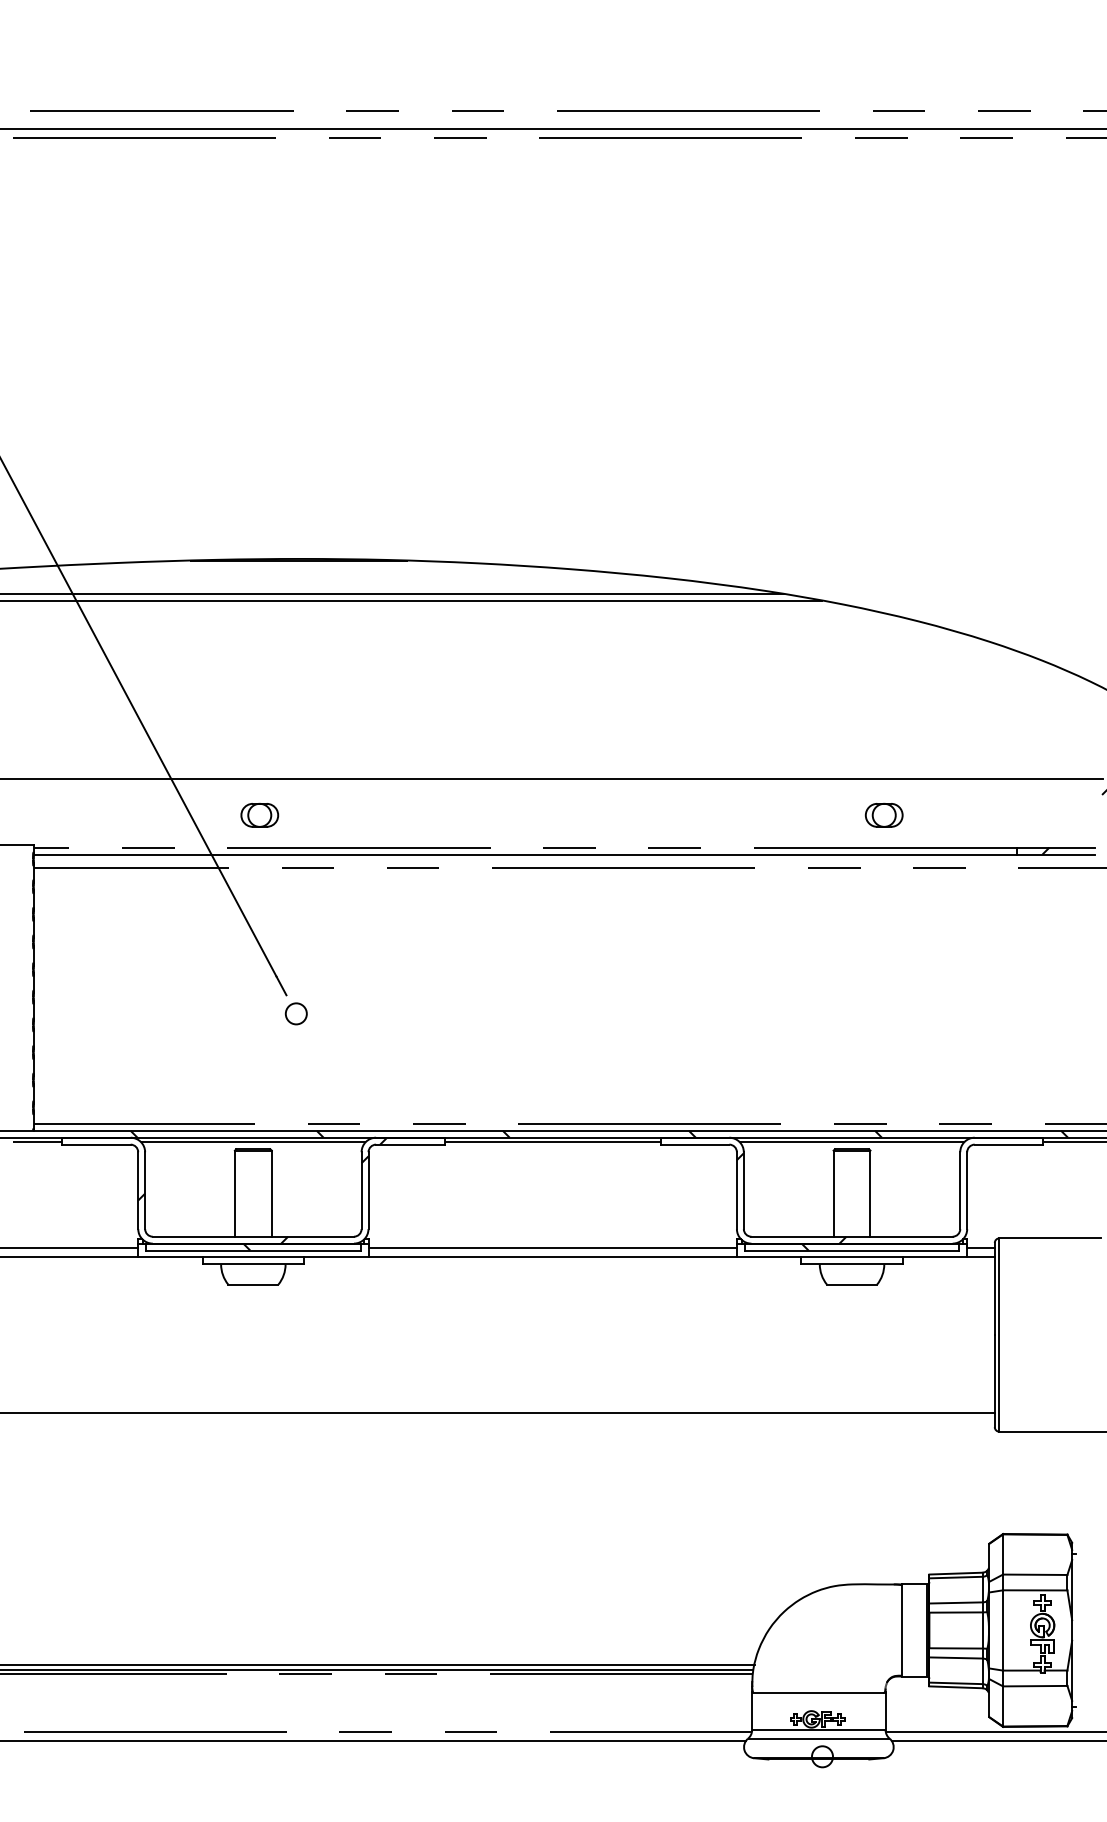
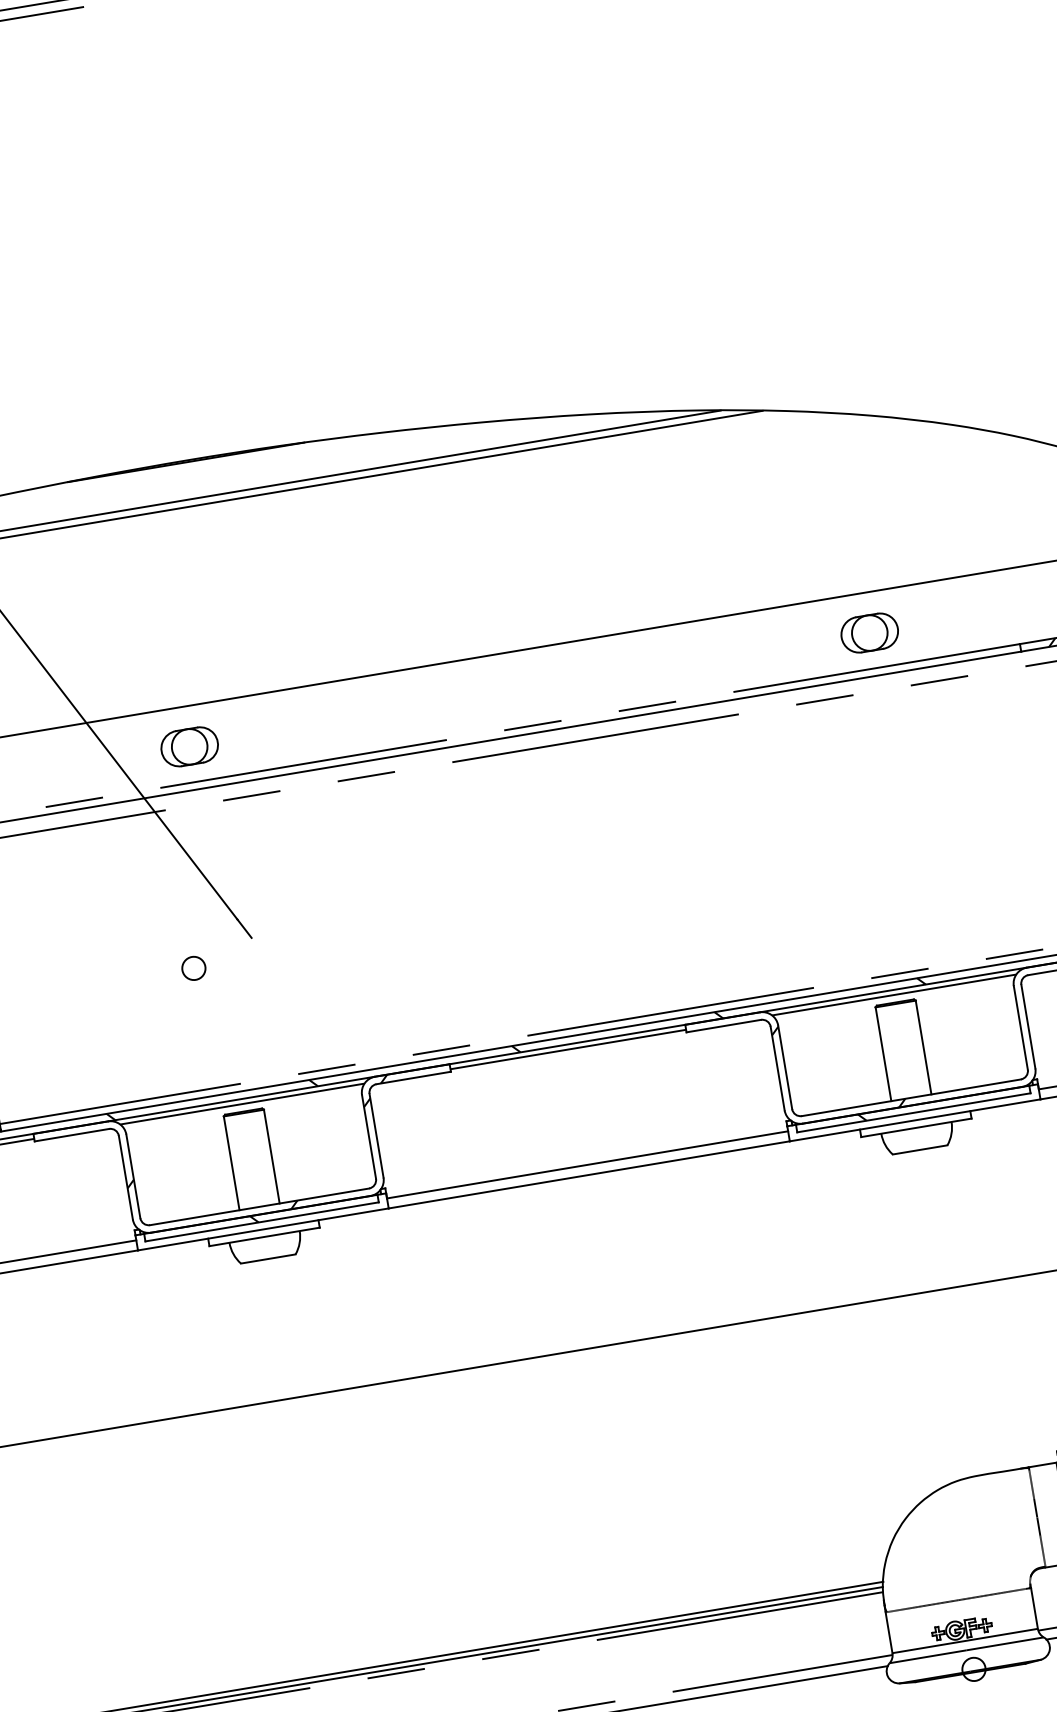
part: (259, 815) -> (189, 747), size x1.4
part: (883, 815) -> (868, 633), size x1.4
circle: (295, 1013) -> (192, 968), moved

